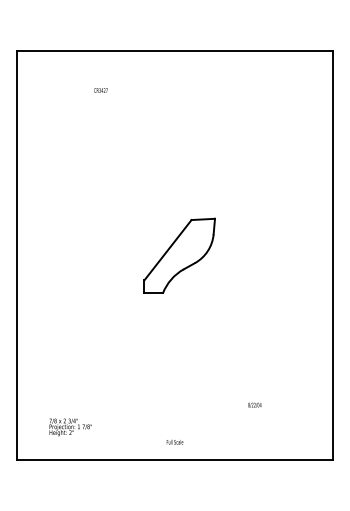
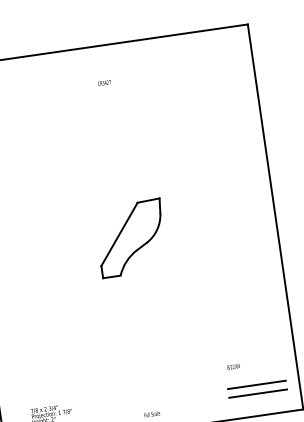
text: (100, 90) -> (103, 83), moved
text: (254, 404) -> (233, 366), moved
line: (287, 427) -> (256, 385), added
line: (287, 436) -> (257, 393), added

